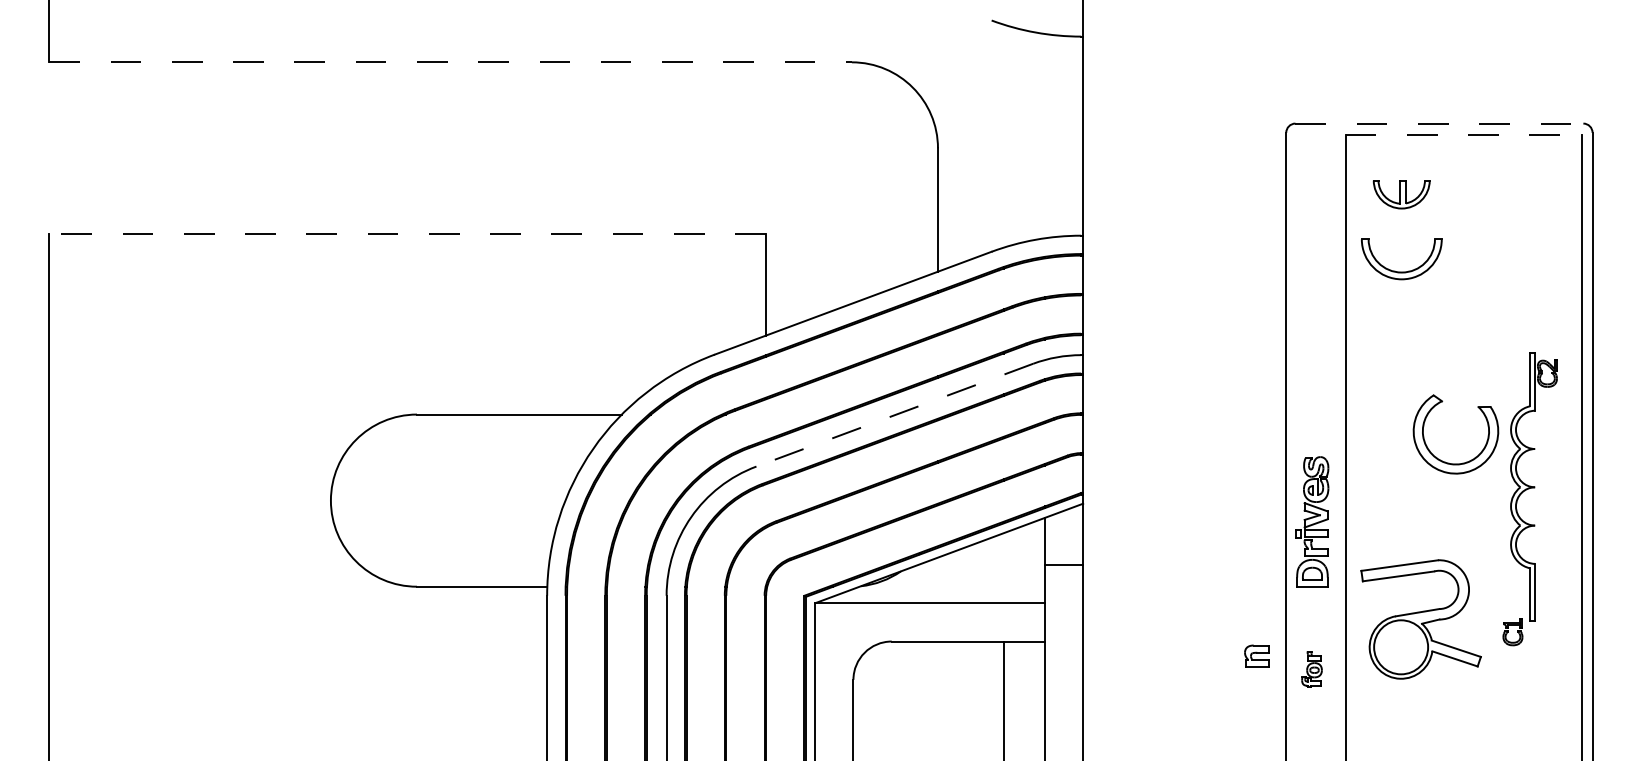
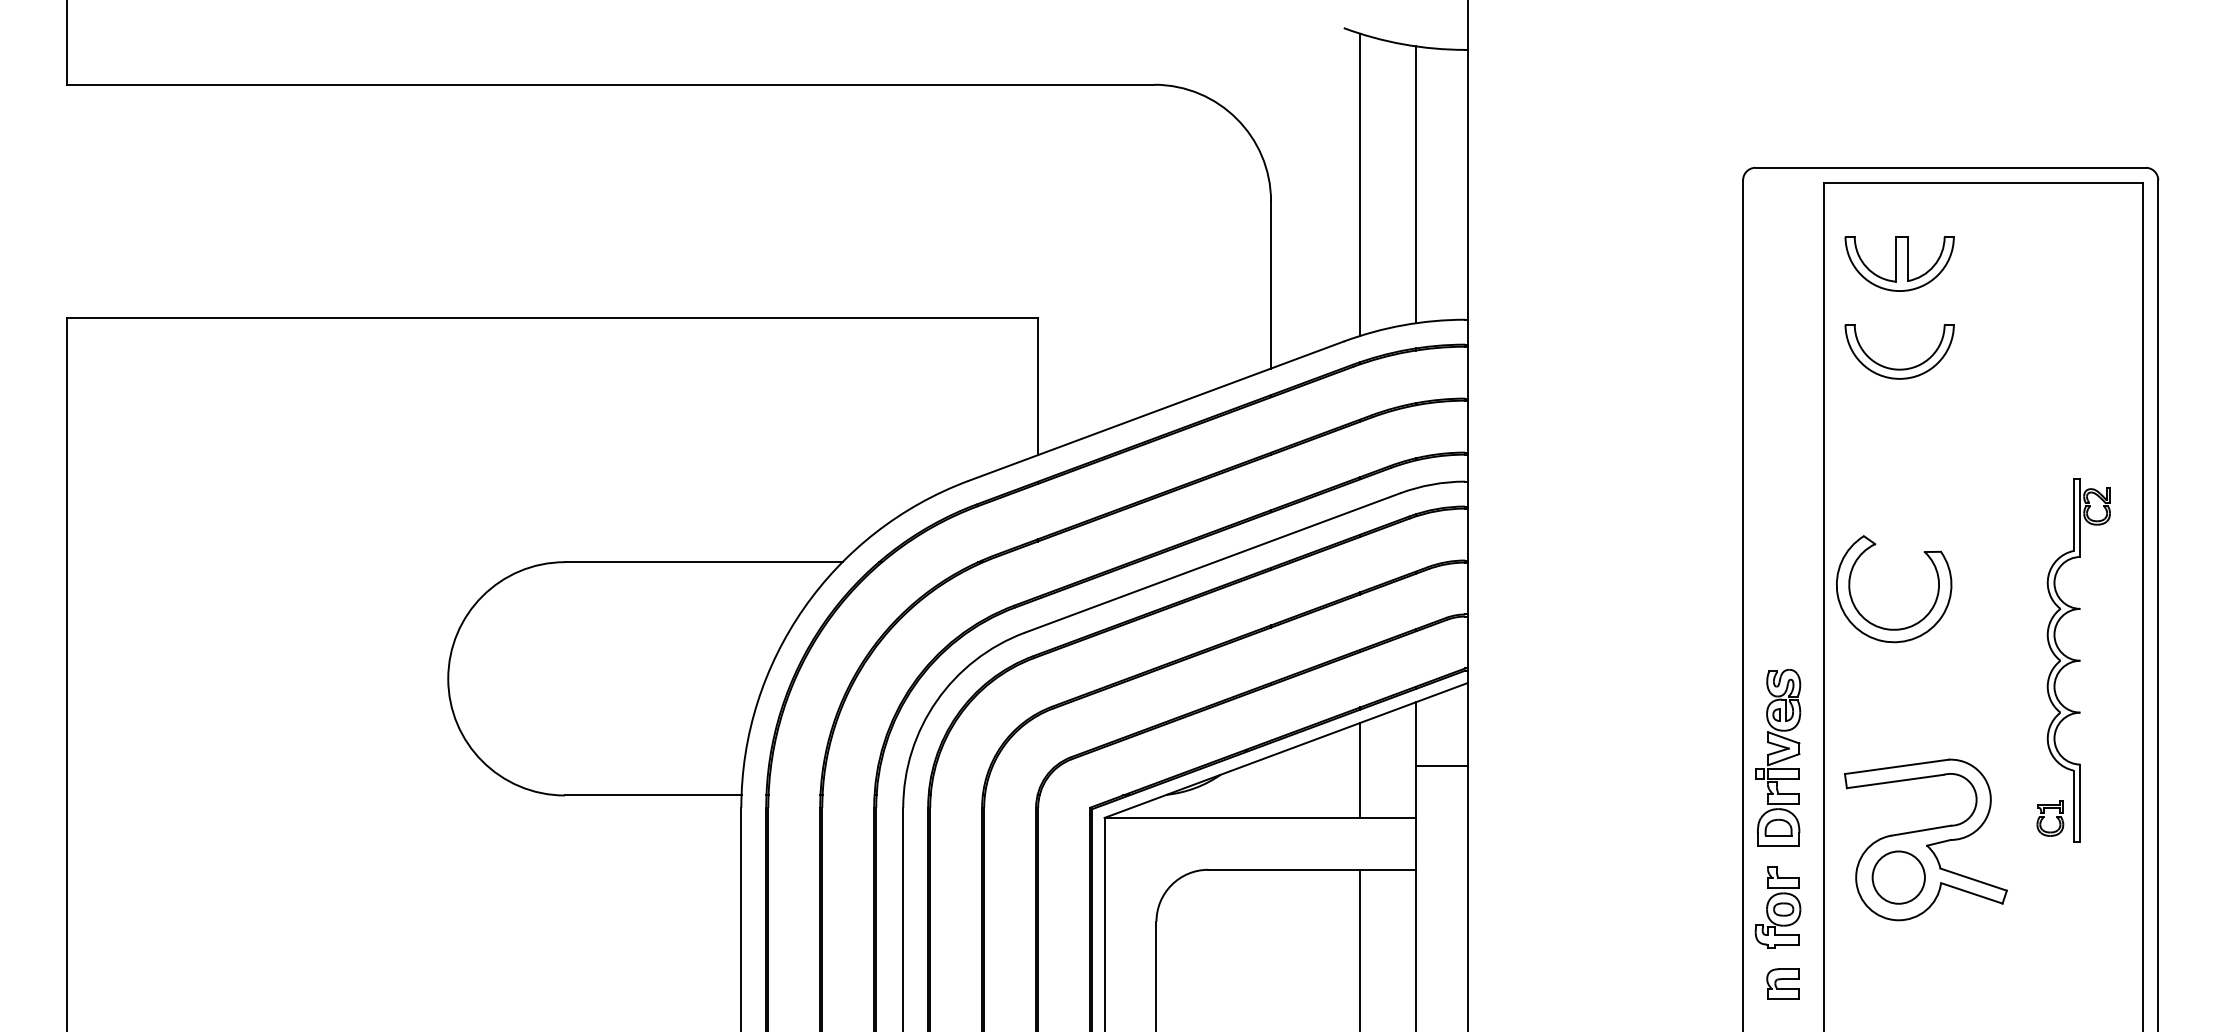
line: (450, 62) -> (610, 84), dashed -> solid
line: (1440, 123) -> (1951, 167), dashed -> solid
line: (1463, 134) -> (1983, 182), dashed -> solid
line: (1003, 135) -> (1360, 184), added
line: (1044, 135) -> (1415, 184), added
part: (1401, 194) -> (1899, 263), size x1.43
line: (407, 234) -> (552, 318), dashed -> solid
line: (894, 415) -> (1212, 563), dashed -> solid
part: (1456, 463) -> (1894, 628), moved
part: (1312, 521) -> (1778, 757), moved
line: (1003, 568) -> (1360, 770), added
part: (1513, 632) -> (2050, 818), moved
circle: (1400, 647) -> (1898, 877), size x0.71
part: (1256, 656) -> (1782, 983), moved
part: (1311, 669) -> (1777, 907), size x1.67

